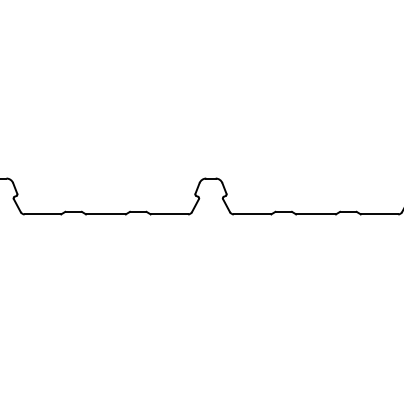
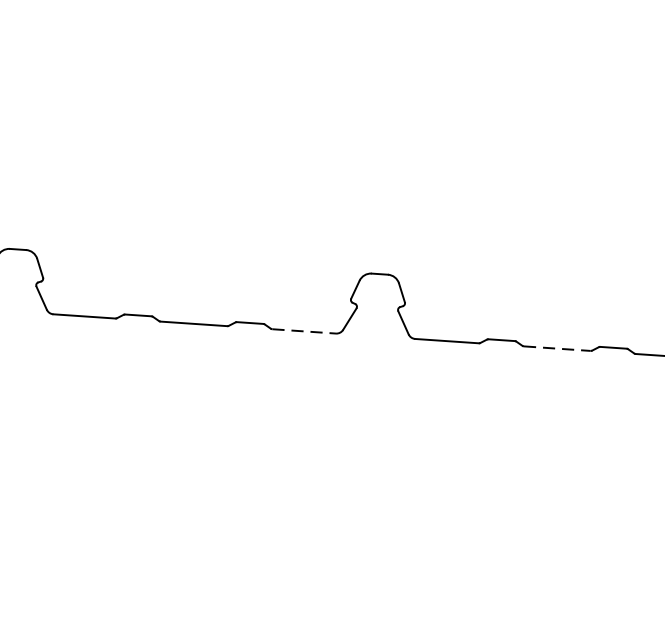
line: (170, 214) -> (305, 331), solid -> dashed
line: (316, 214) -> (558, 348), solid -> dashed

